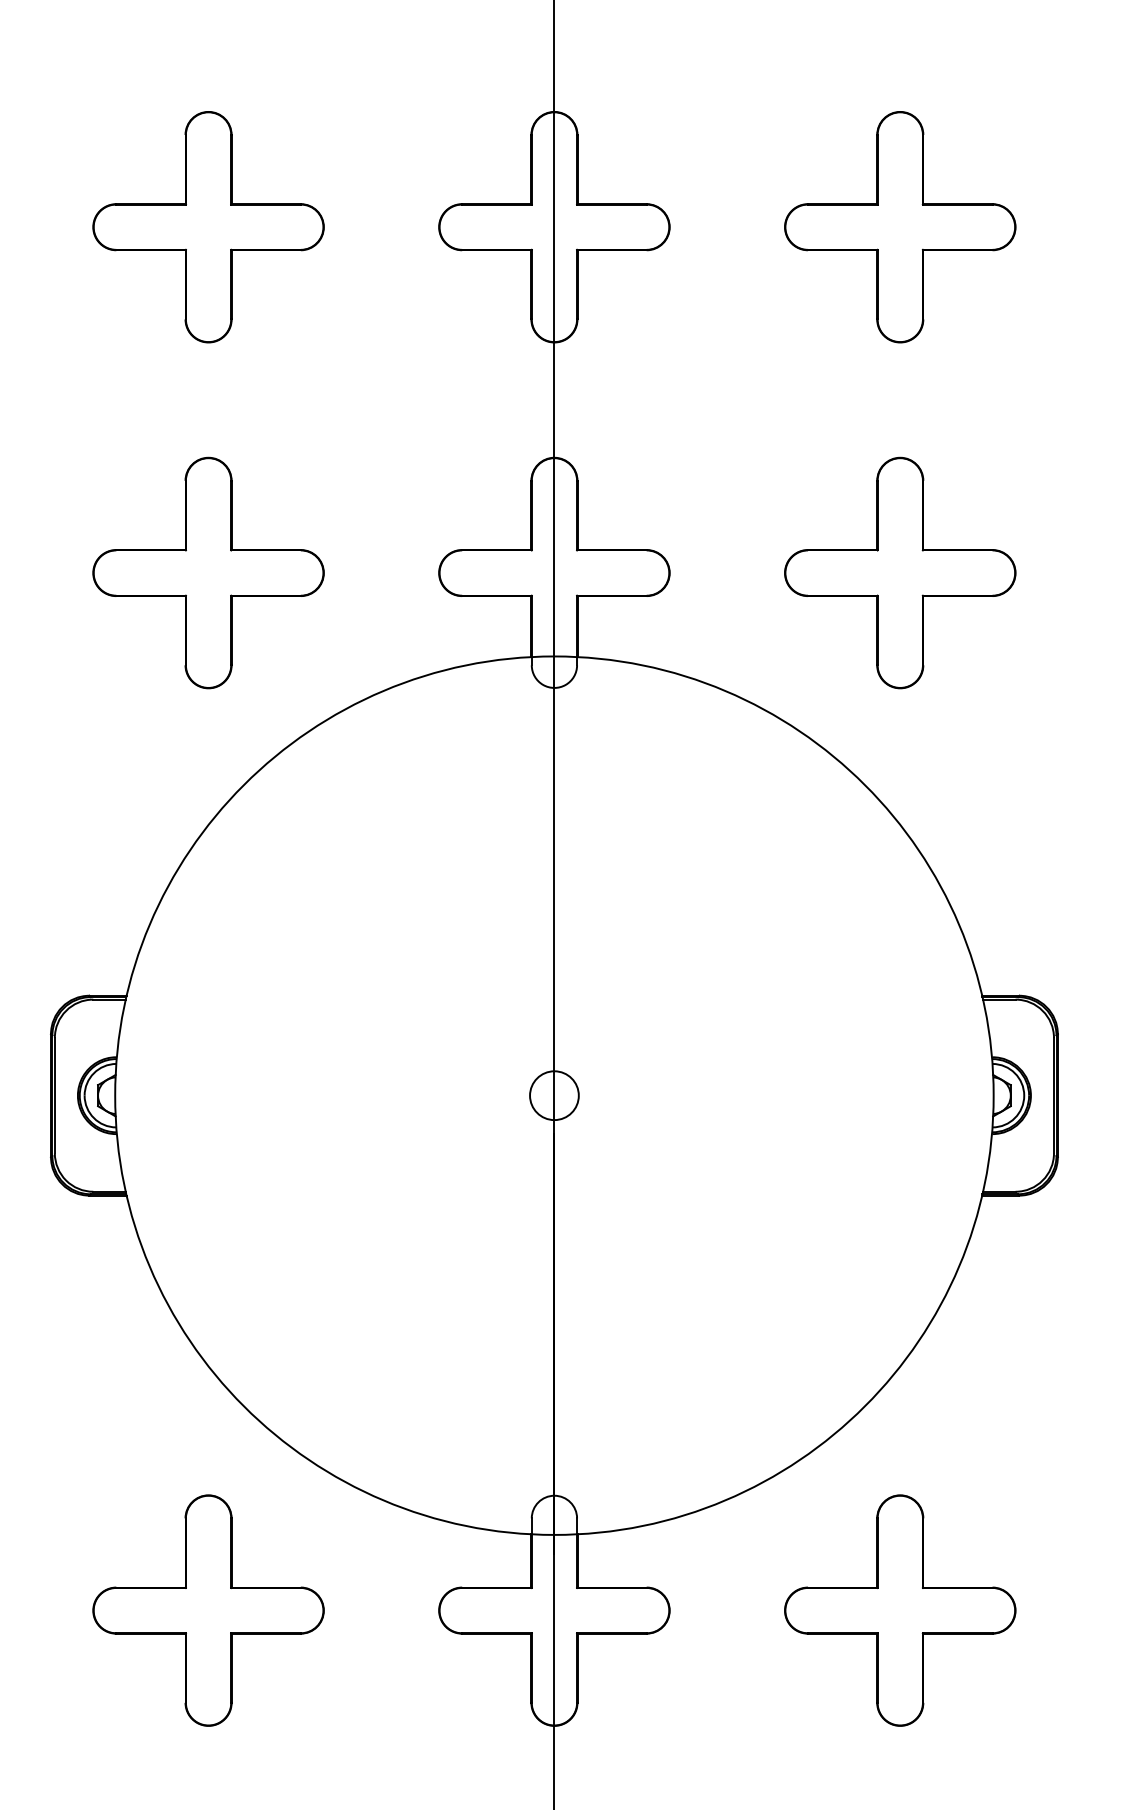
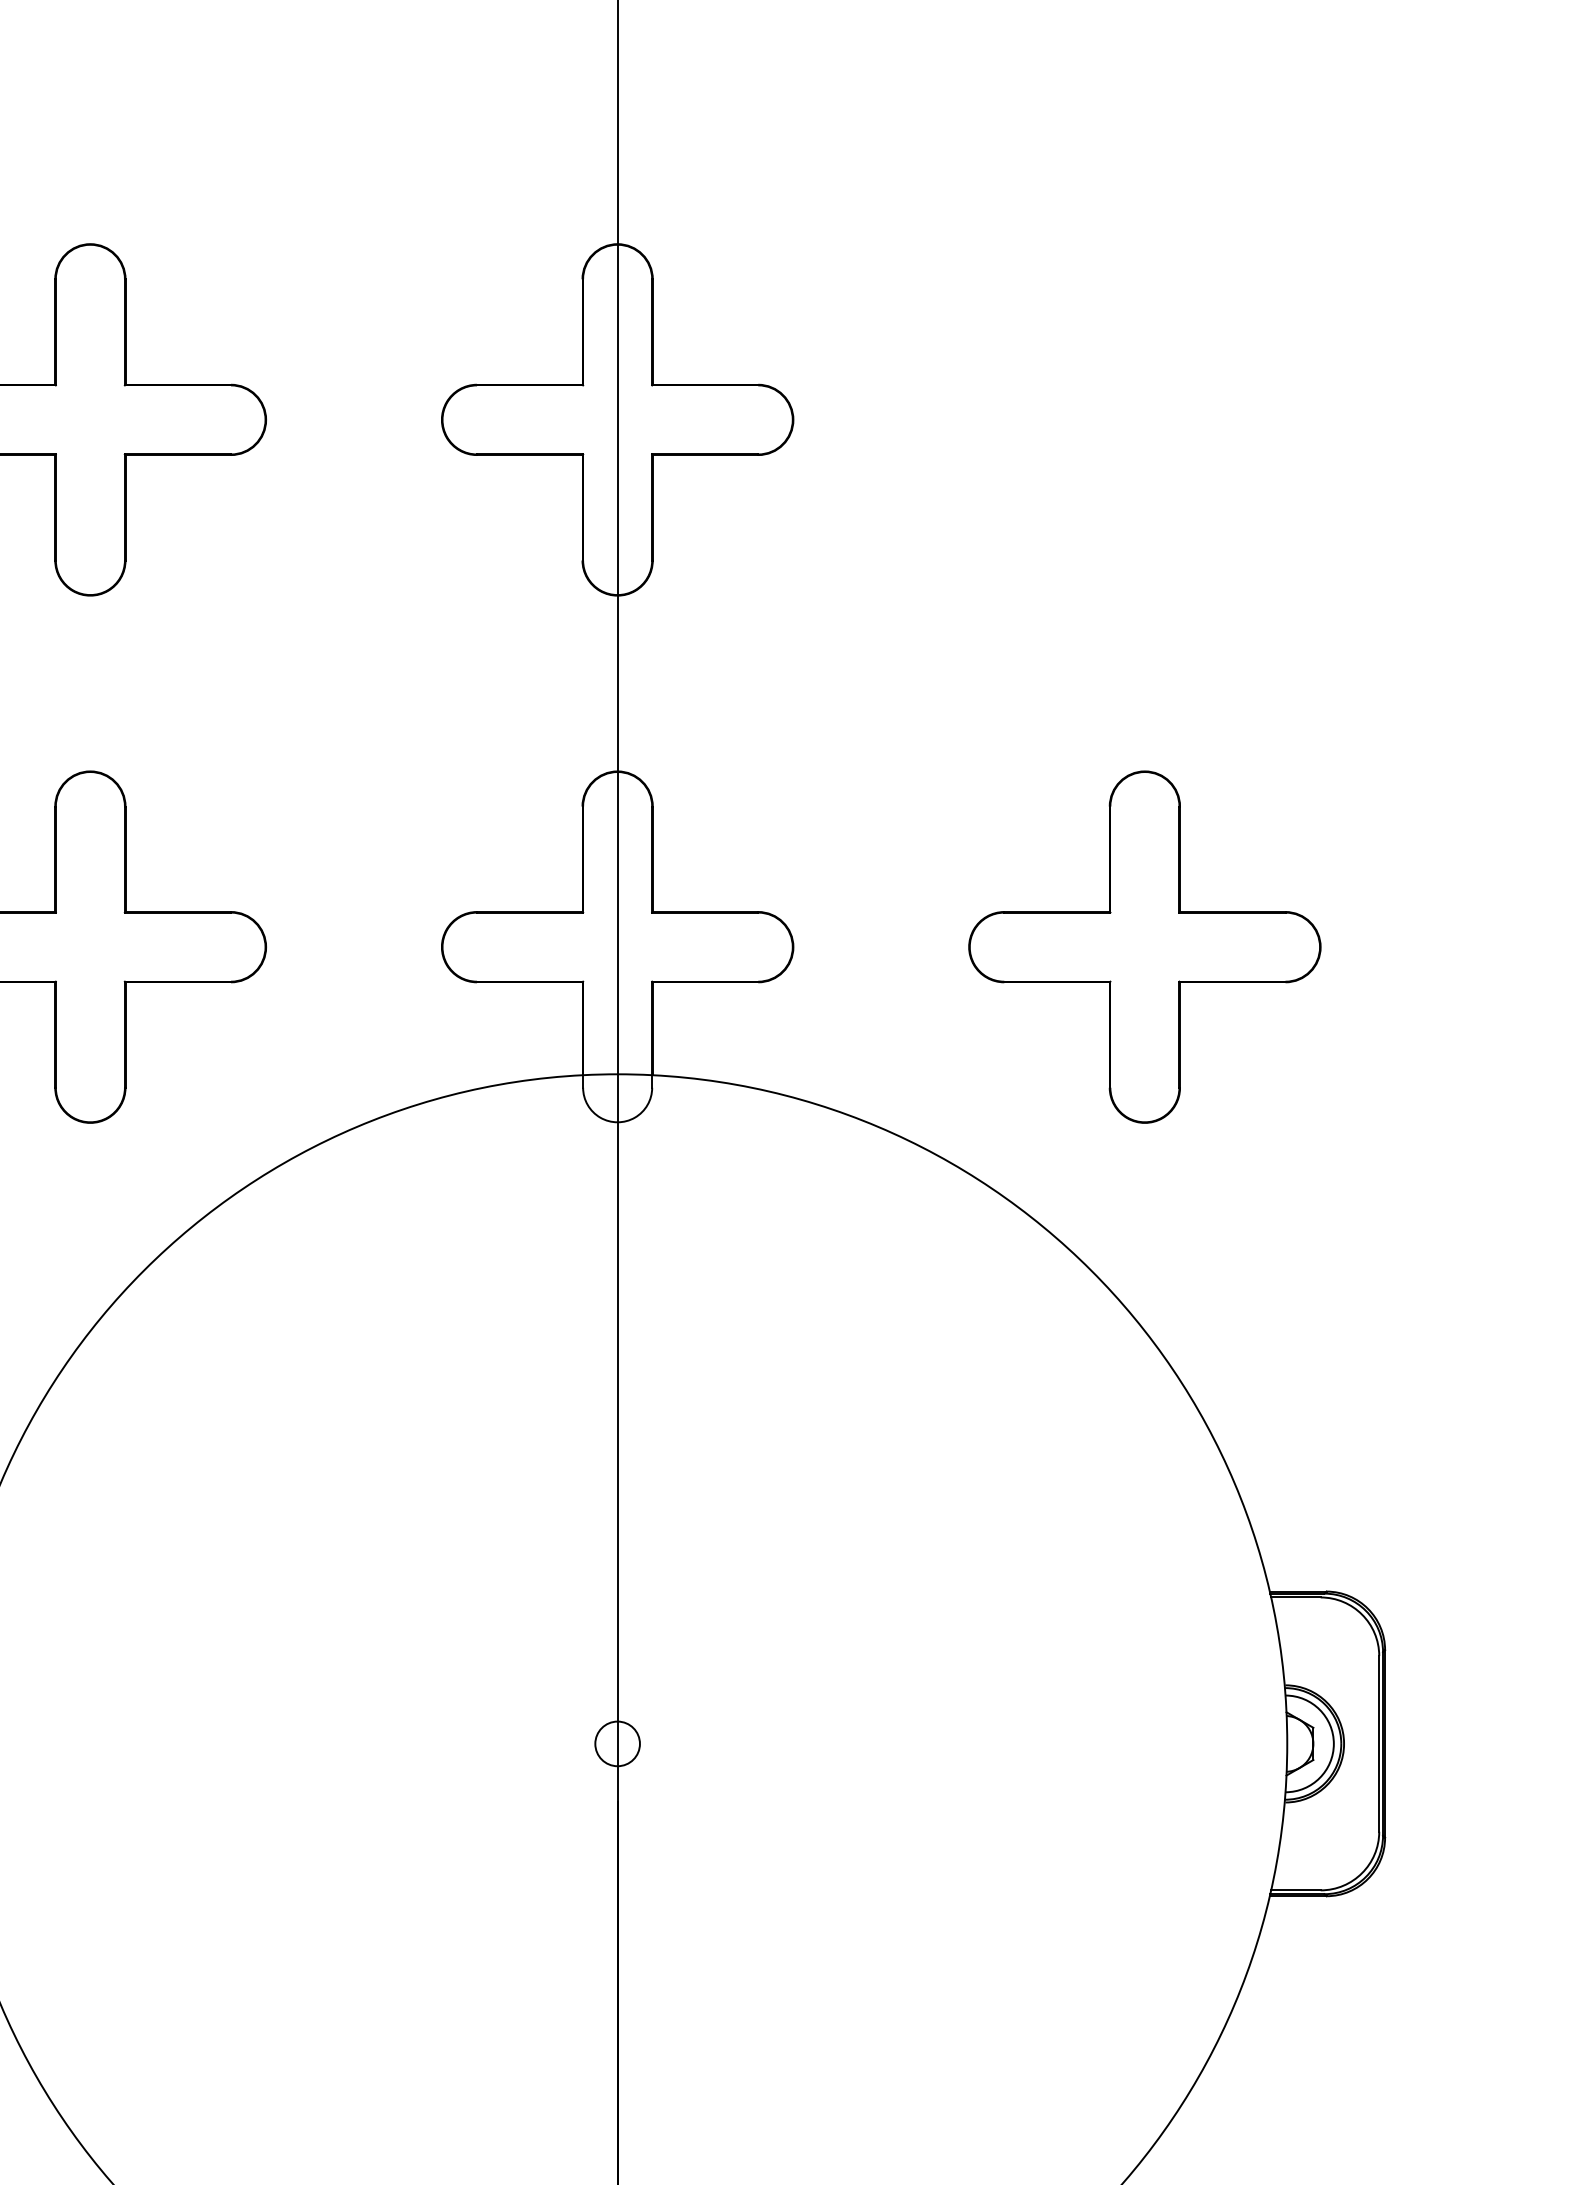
part: (900, 227) -> (1145, 420), removed
circle: (554, 1095) -> (617, 1743), size x0.6

